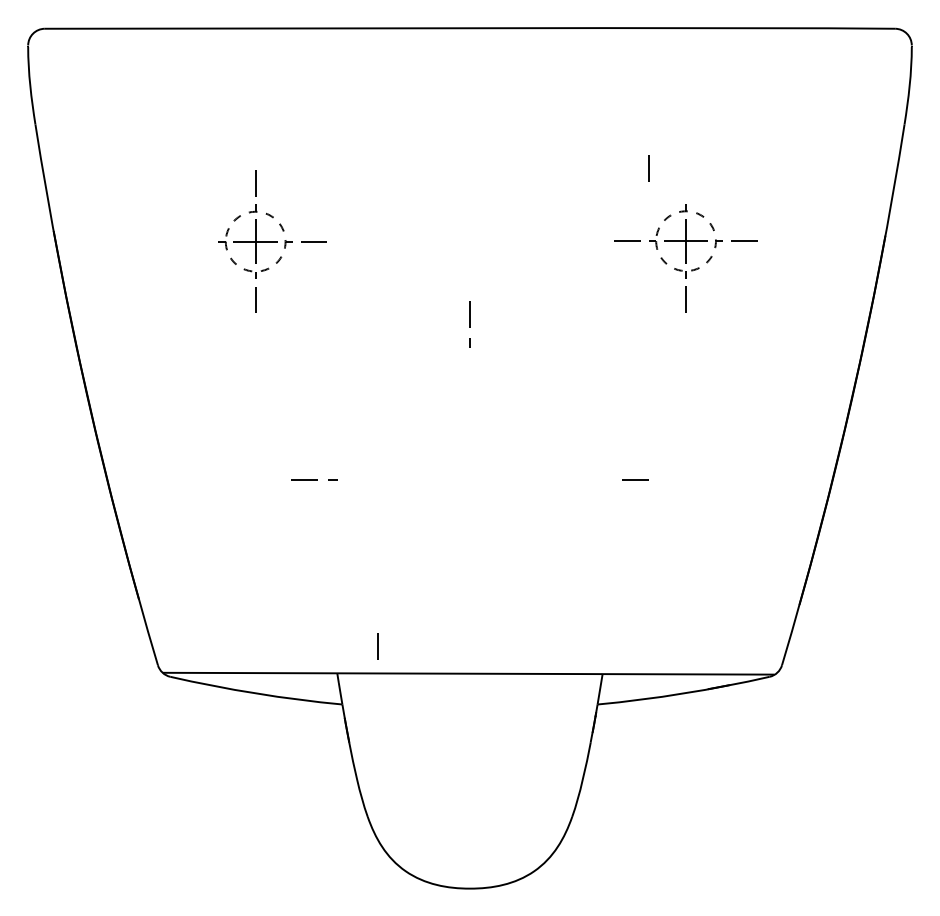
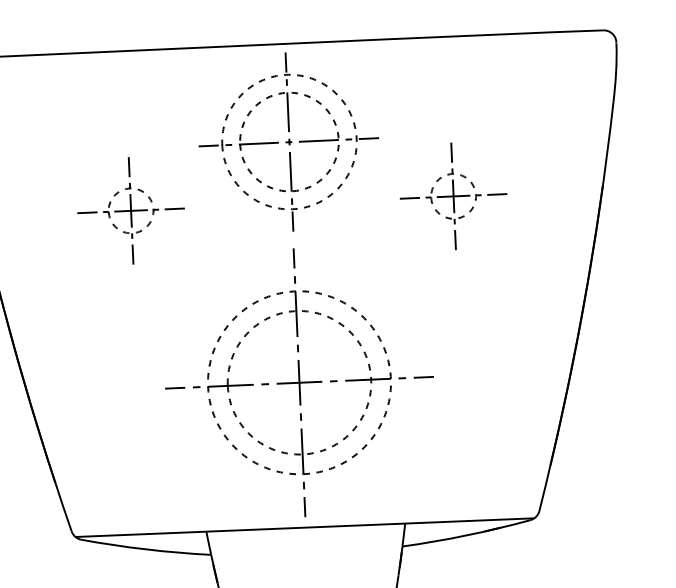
part: (469, 159) -> (288, 142), added
line: (648, 168) -> (451, 152), moved
line: (197, 241) -> (87, 212), added
part: (479, 480) -> (306, 382), added
line: (377, 646) -> (304, 507), moved

